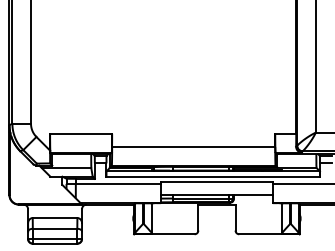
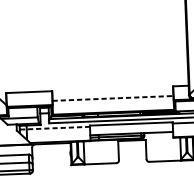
line: (193, 146) -> (112, 98), solid -> dashed
line: (114, 183) -> (55, 127), solid -> dashed

